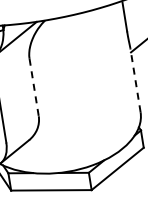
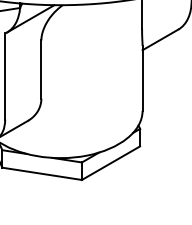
line: (135, 79) -> (142, 77), dashed -> solid
line: (34, 88) -> (41, 70), dashed -> solid

